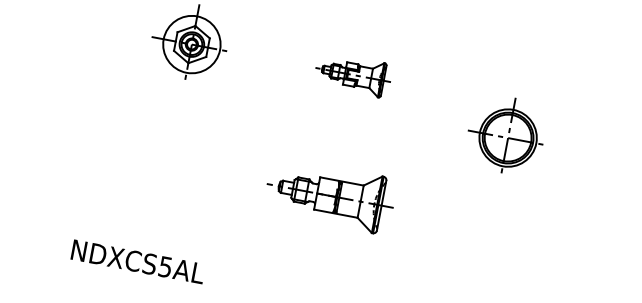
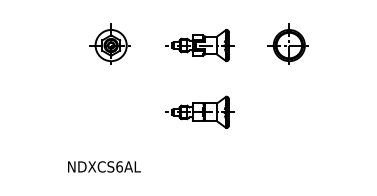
part: (351, 74) -> (199, 45), size x1.67
part: (505, 133) -> (287, 43), moved
text: (165, 266) -> (119, 166), NDXCS5AL -> NDXCS6AL

